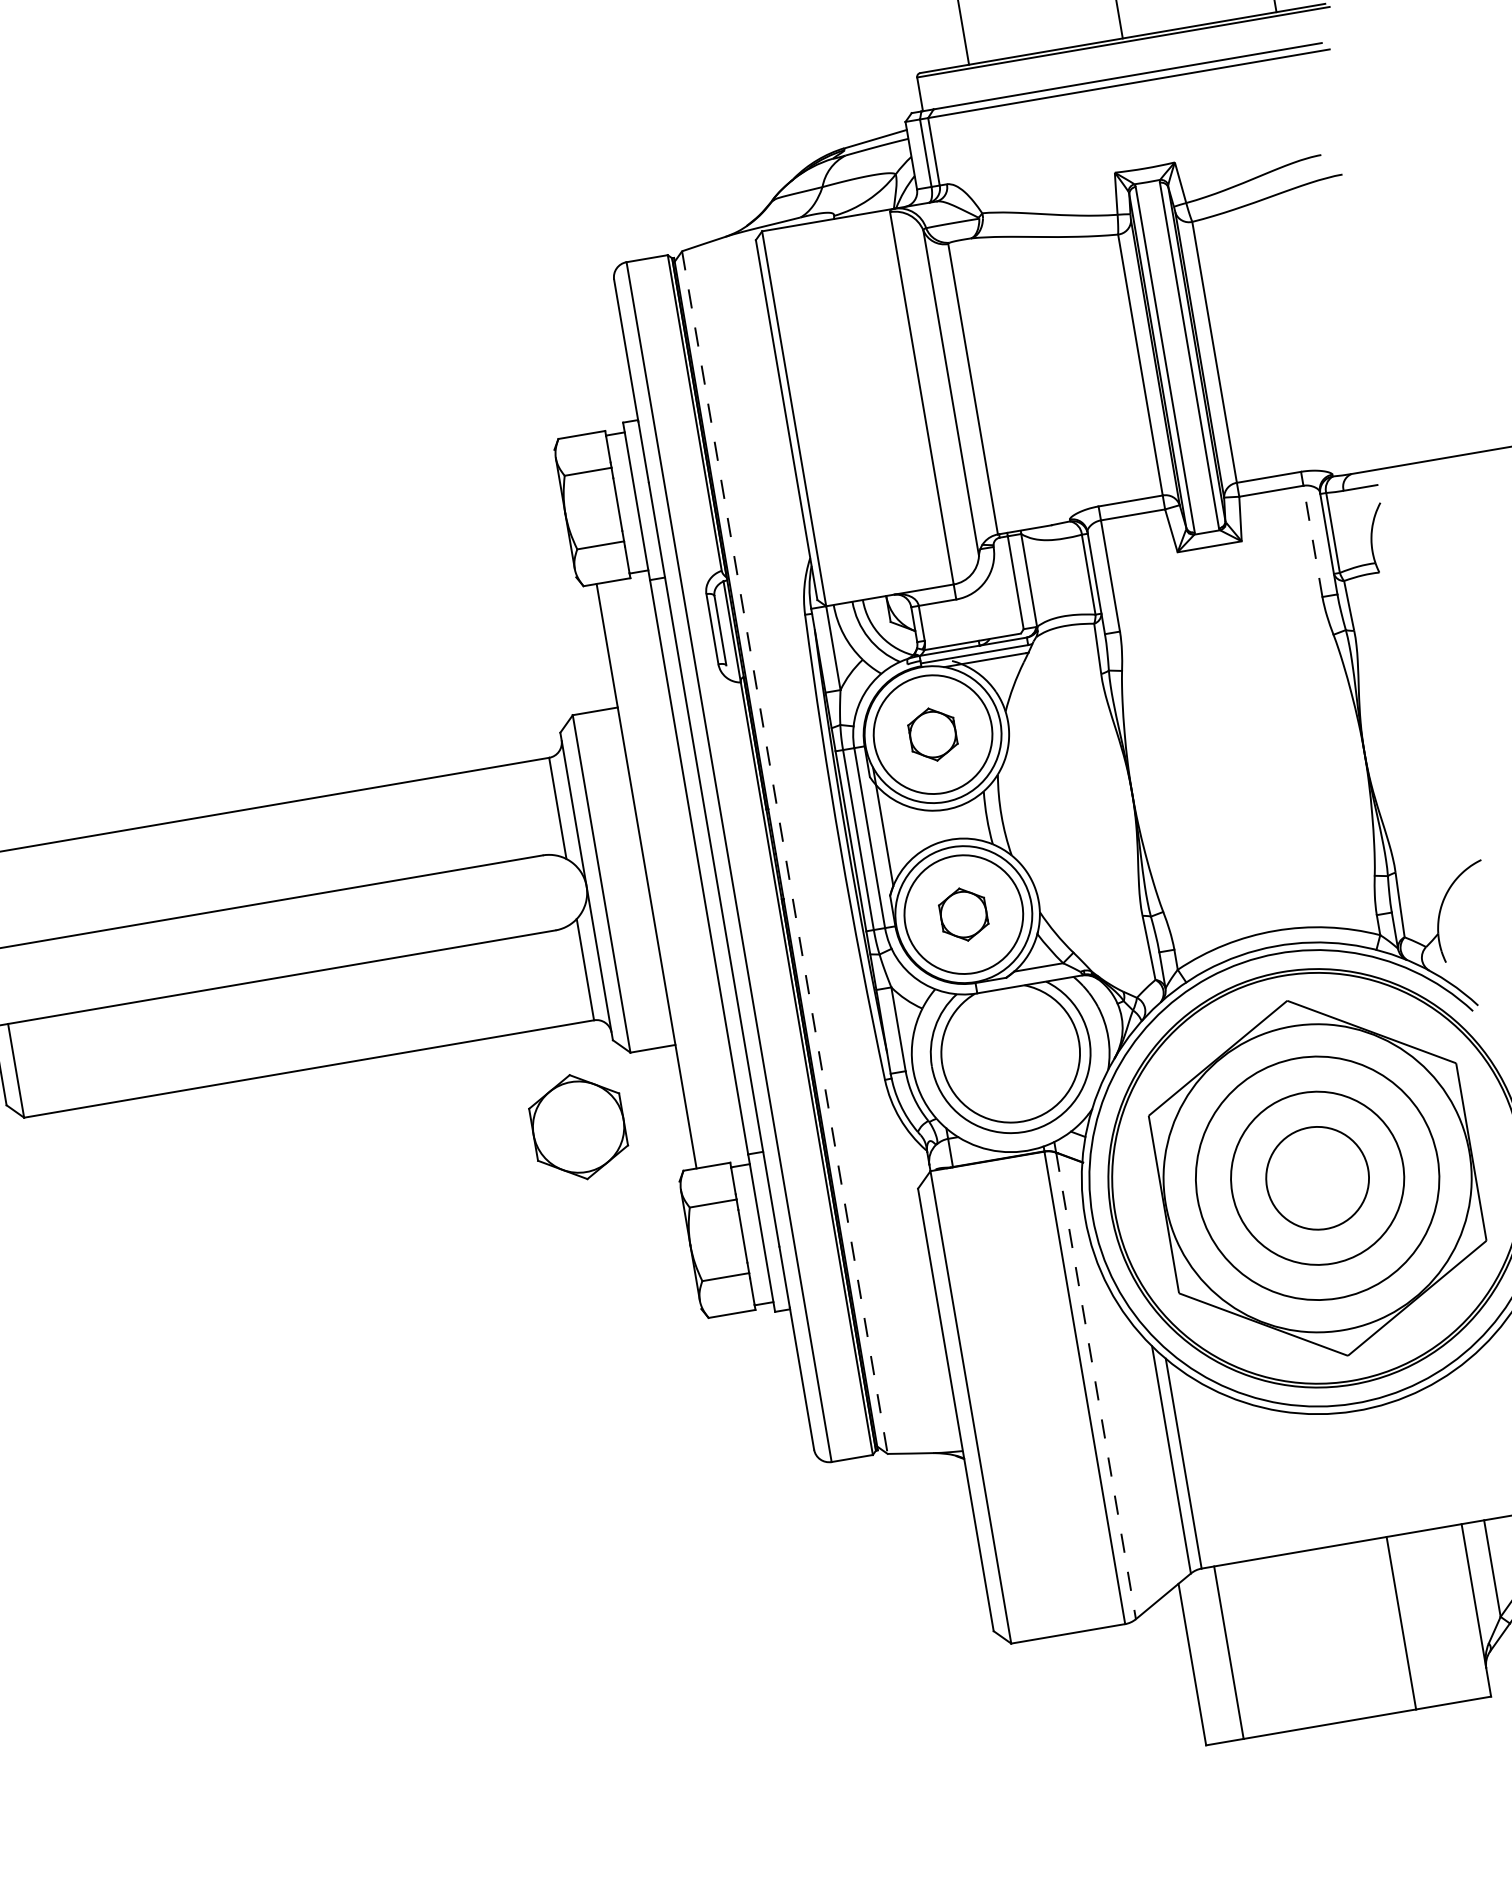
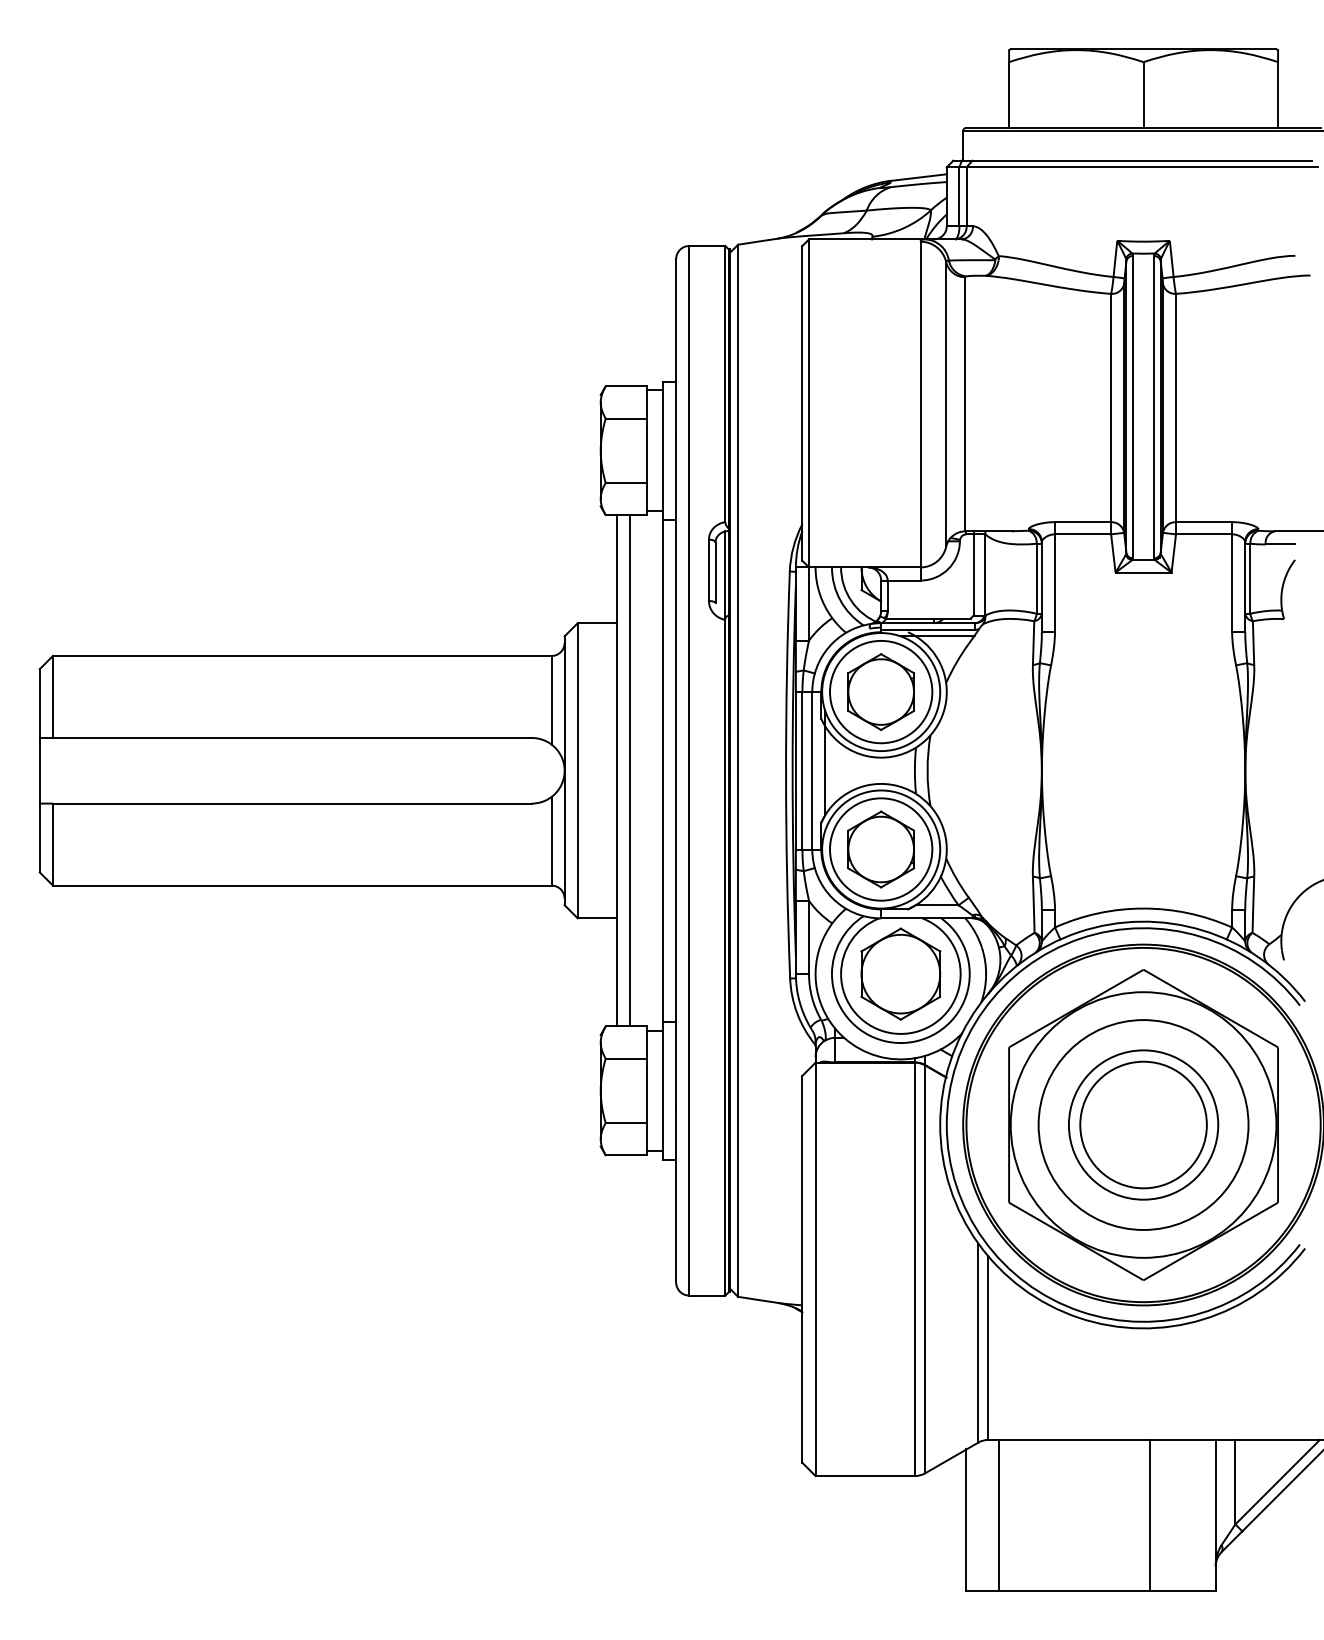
line: (1313, 541) -> (1232, 583), dashed -> solid
part: (932, 734) -> (880, 691), size x1.67
line: (785, 853) -> (738, 771), dashed -> solid
line: (661, 873) -> (630, 770), added
part: (963, 914) -> (880, 849), size x1.67
part: (578, 1126) -> (900, 973), moved
circle: (1317, 1177) -> (1143, 1124), size x1.43
line: (1096, 1386) -> (925, 1269), dashed -> solid

